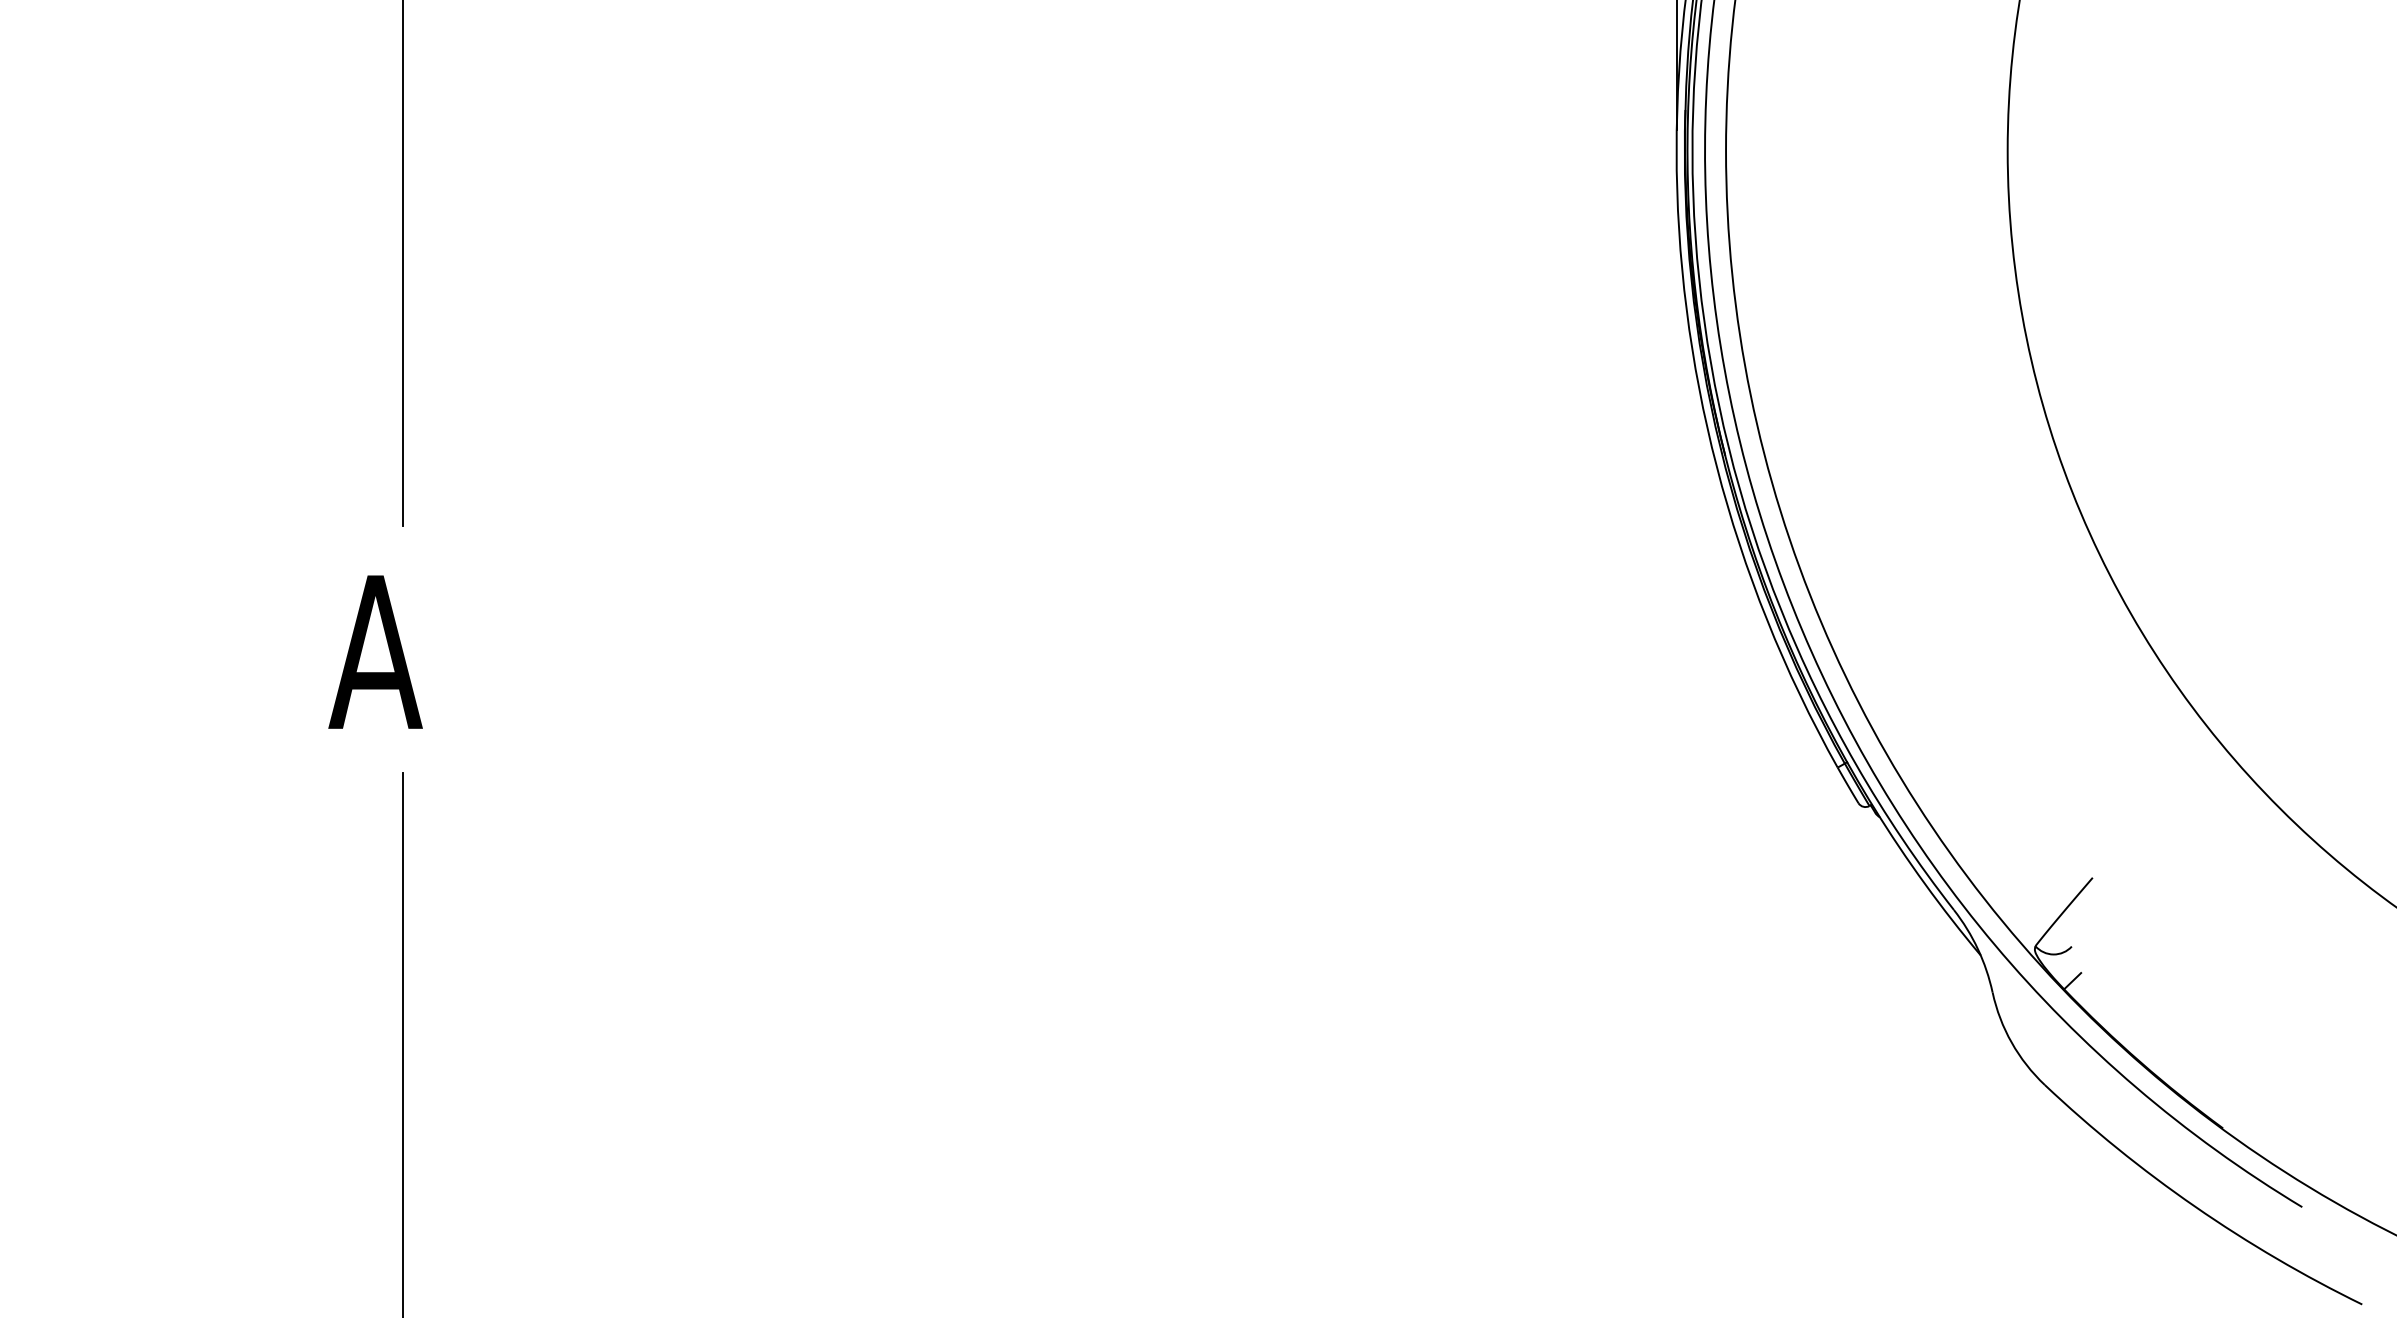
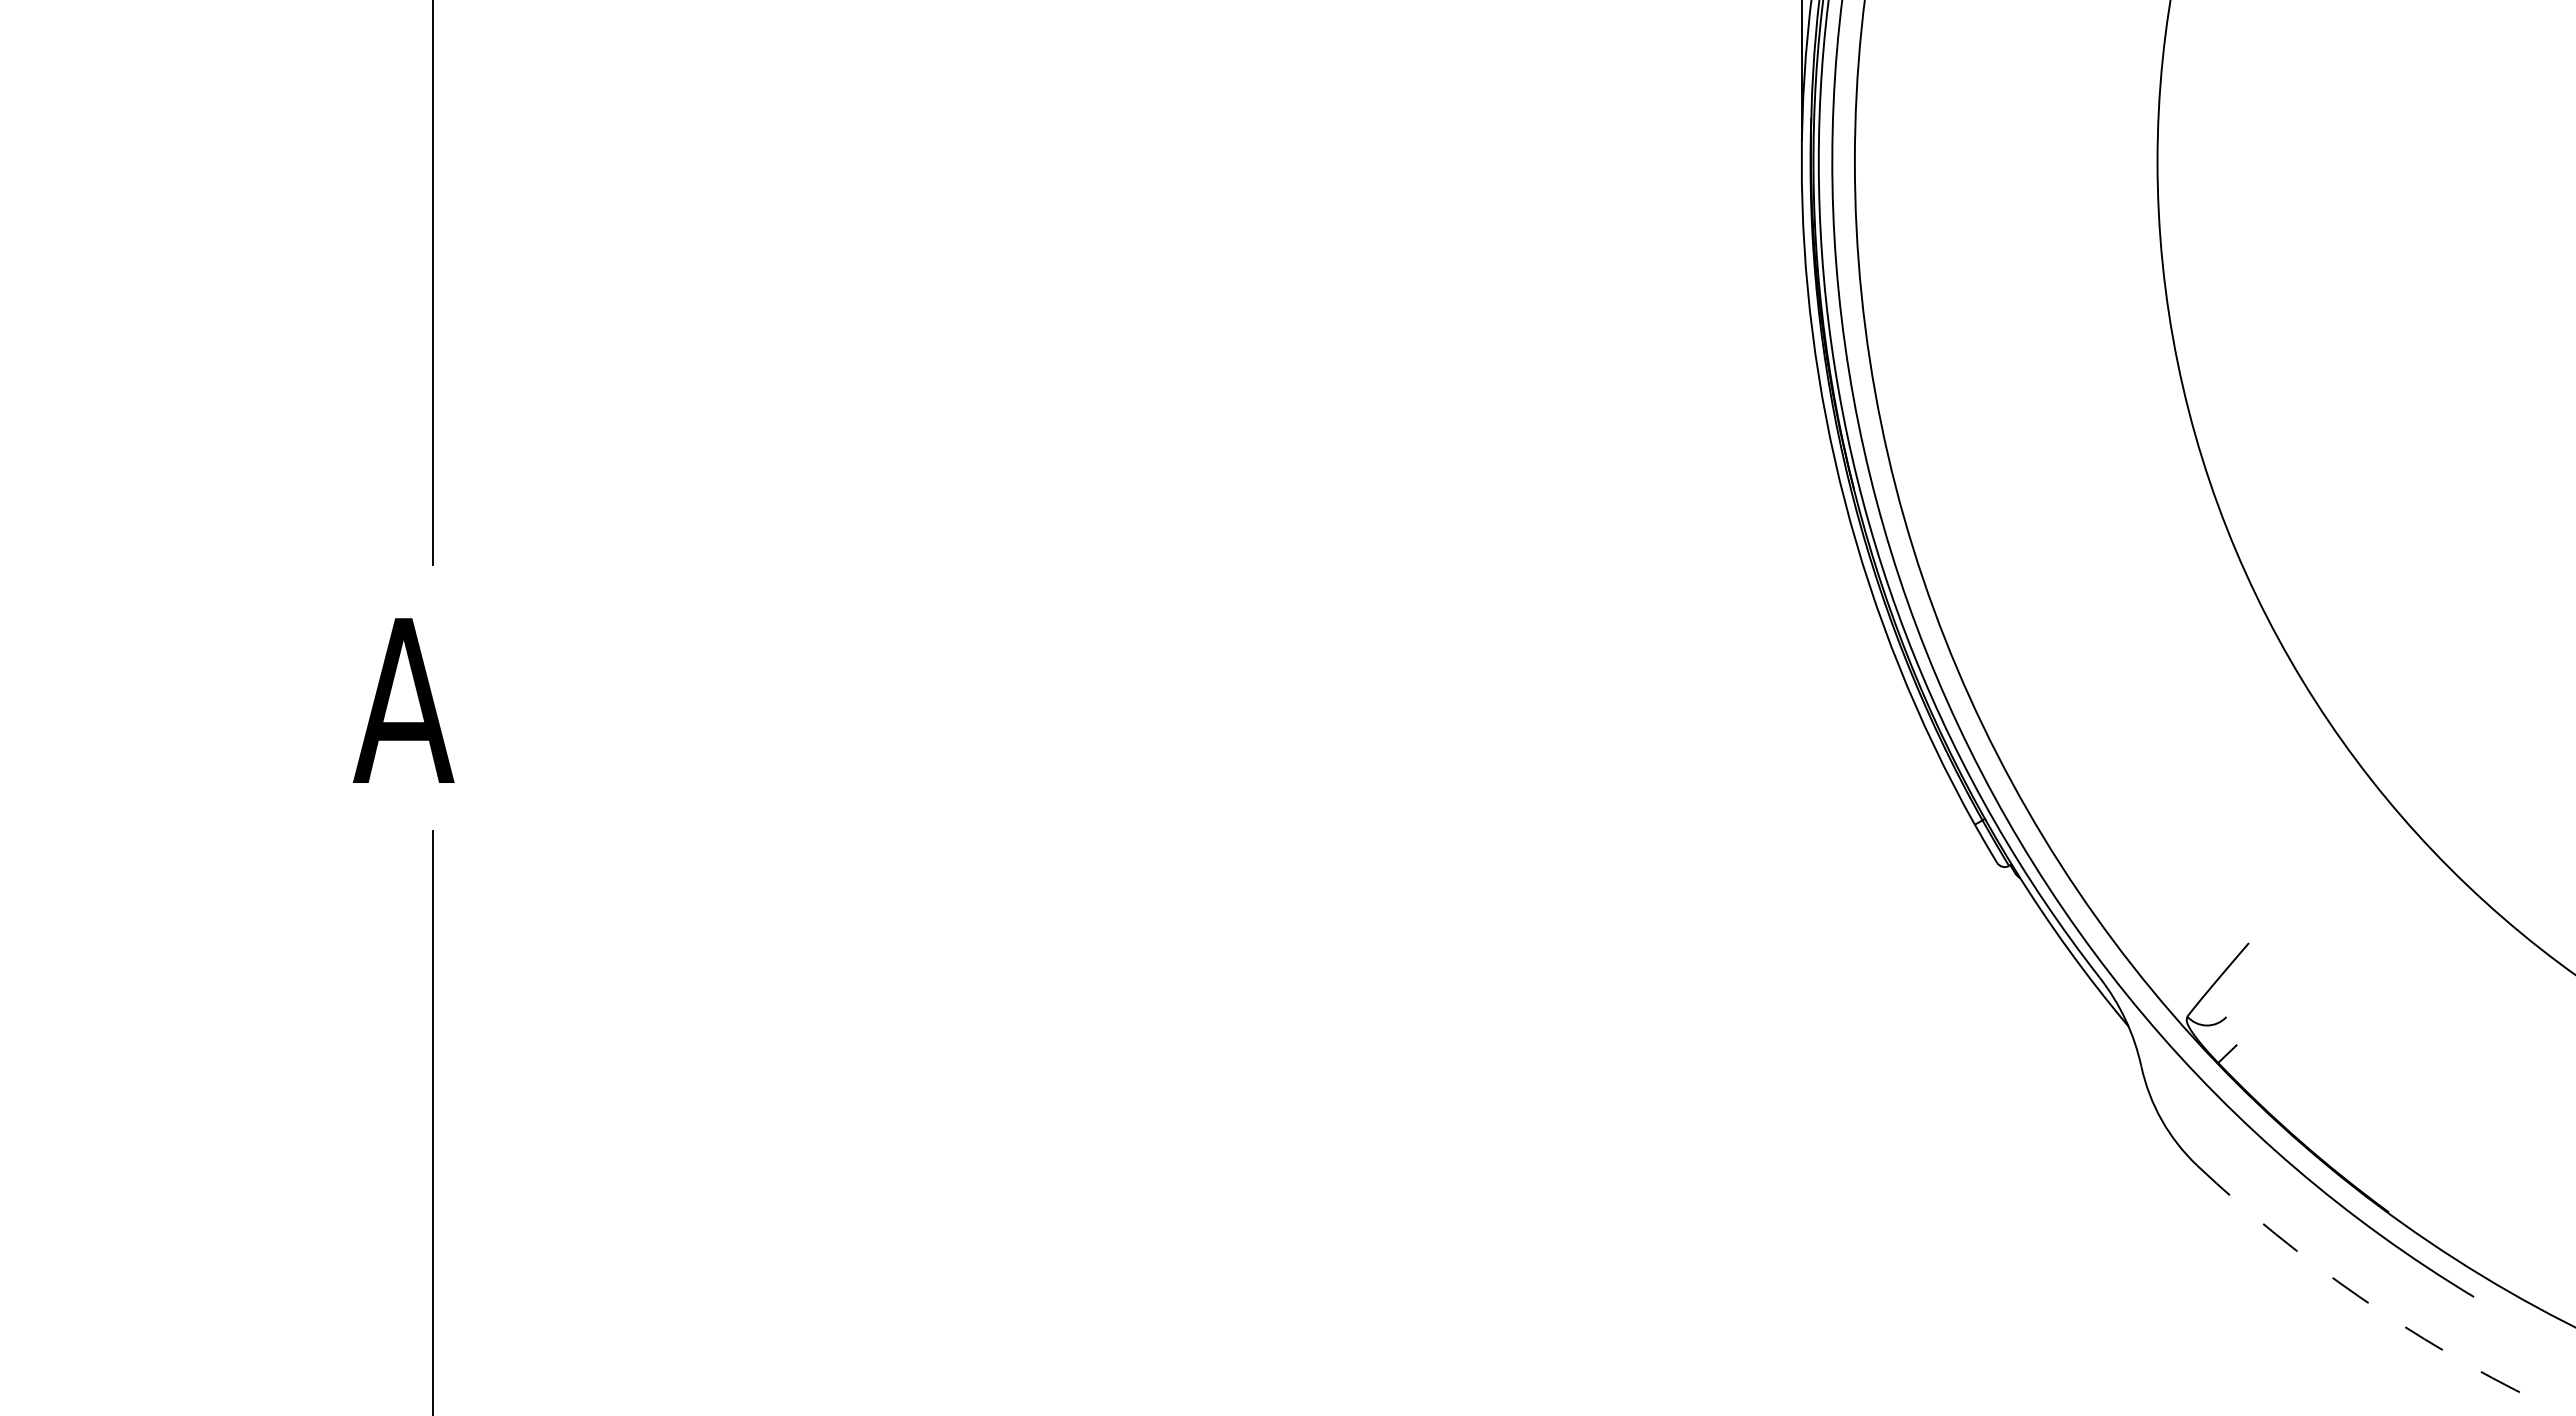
arc: (2195, 1206) -> (2359, 1296), solid -> dashed

